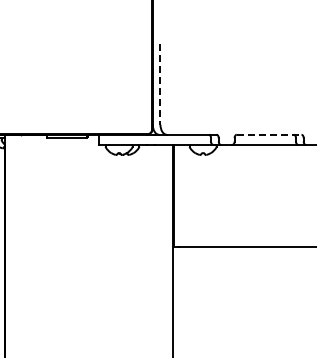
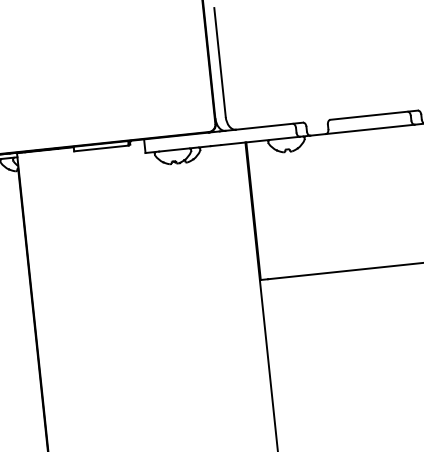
line: (160, 84) -> (220, 62), dashed -> solid
line: (269, 134) -> (374, 114), dashed -> solid

